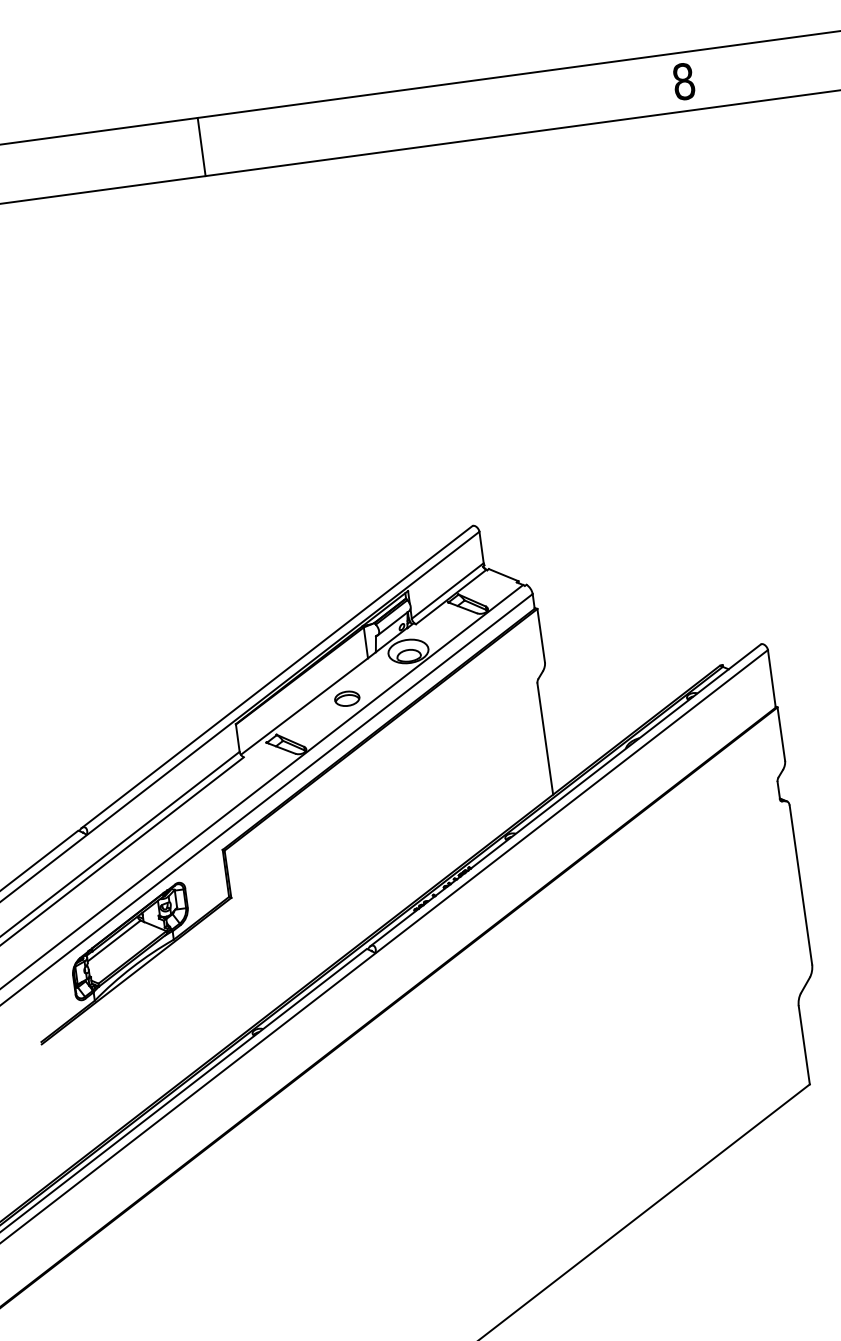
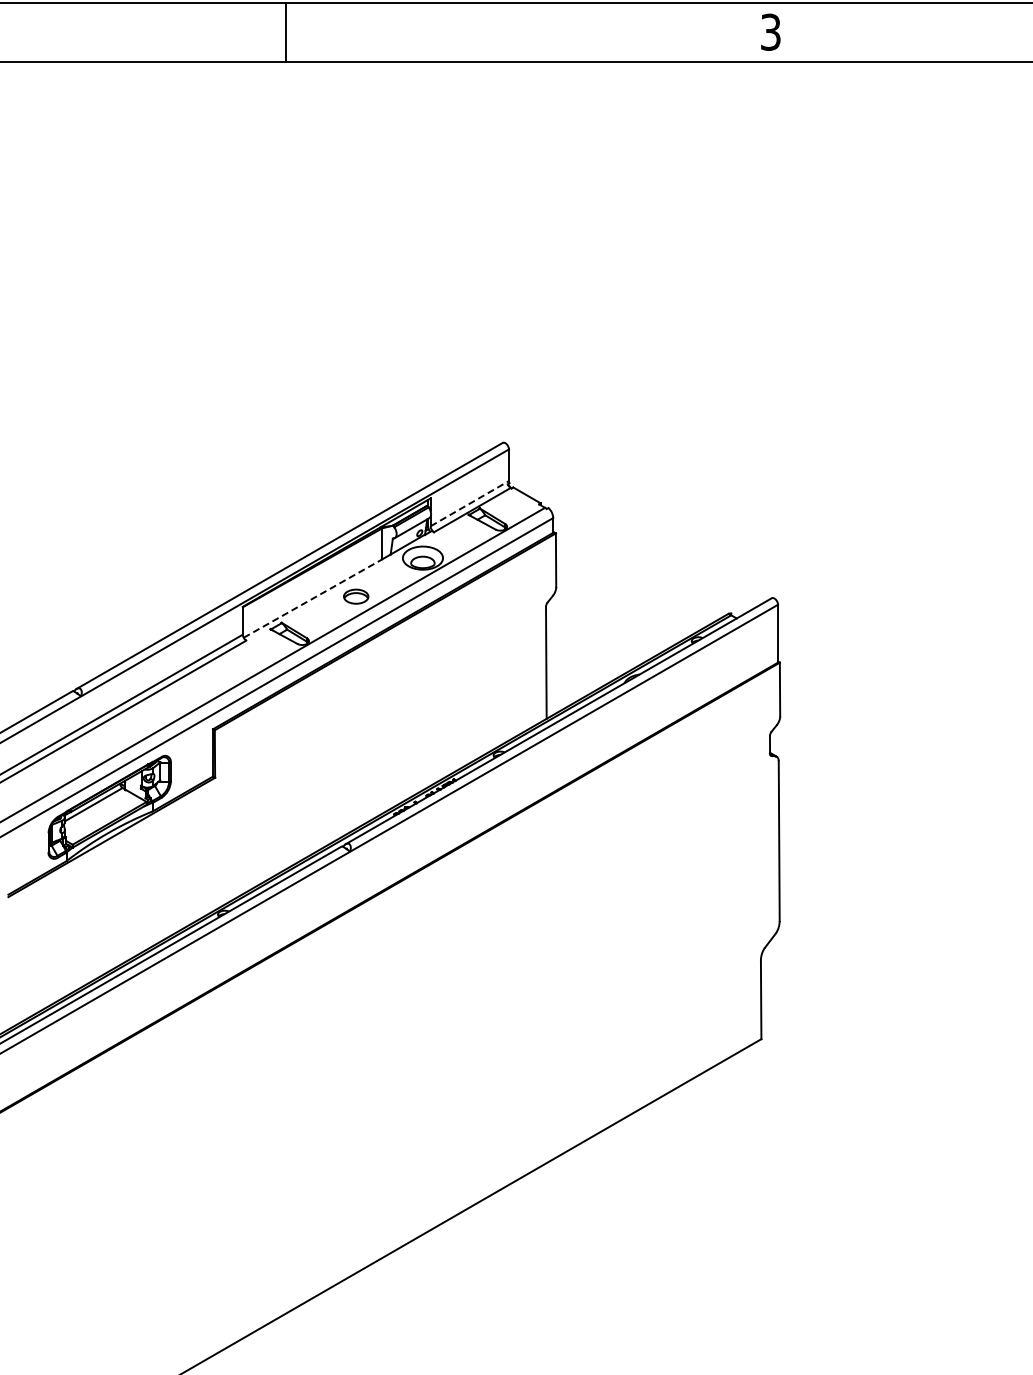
text: (683, 80) -> (770, 31), 8 -> 3
line: (448, 590) -> (470, 503), solid -> dashed
line: (305, 706) -> (313, 598), solid -> dashed

